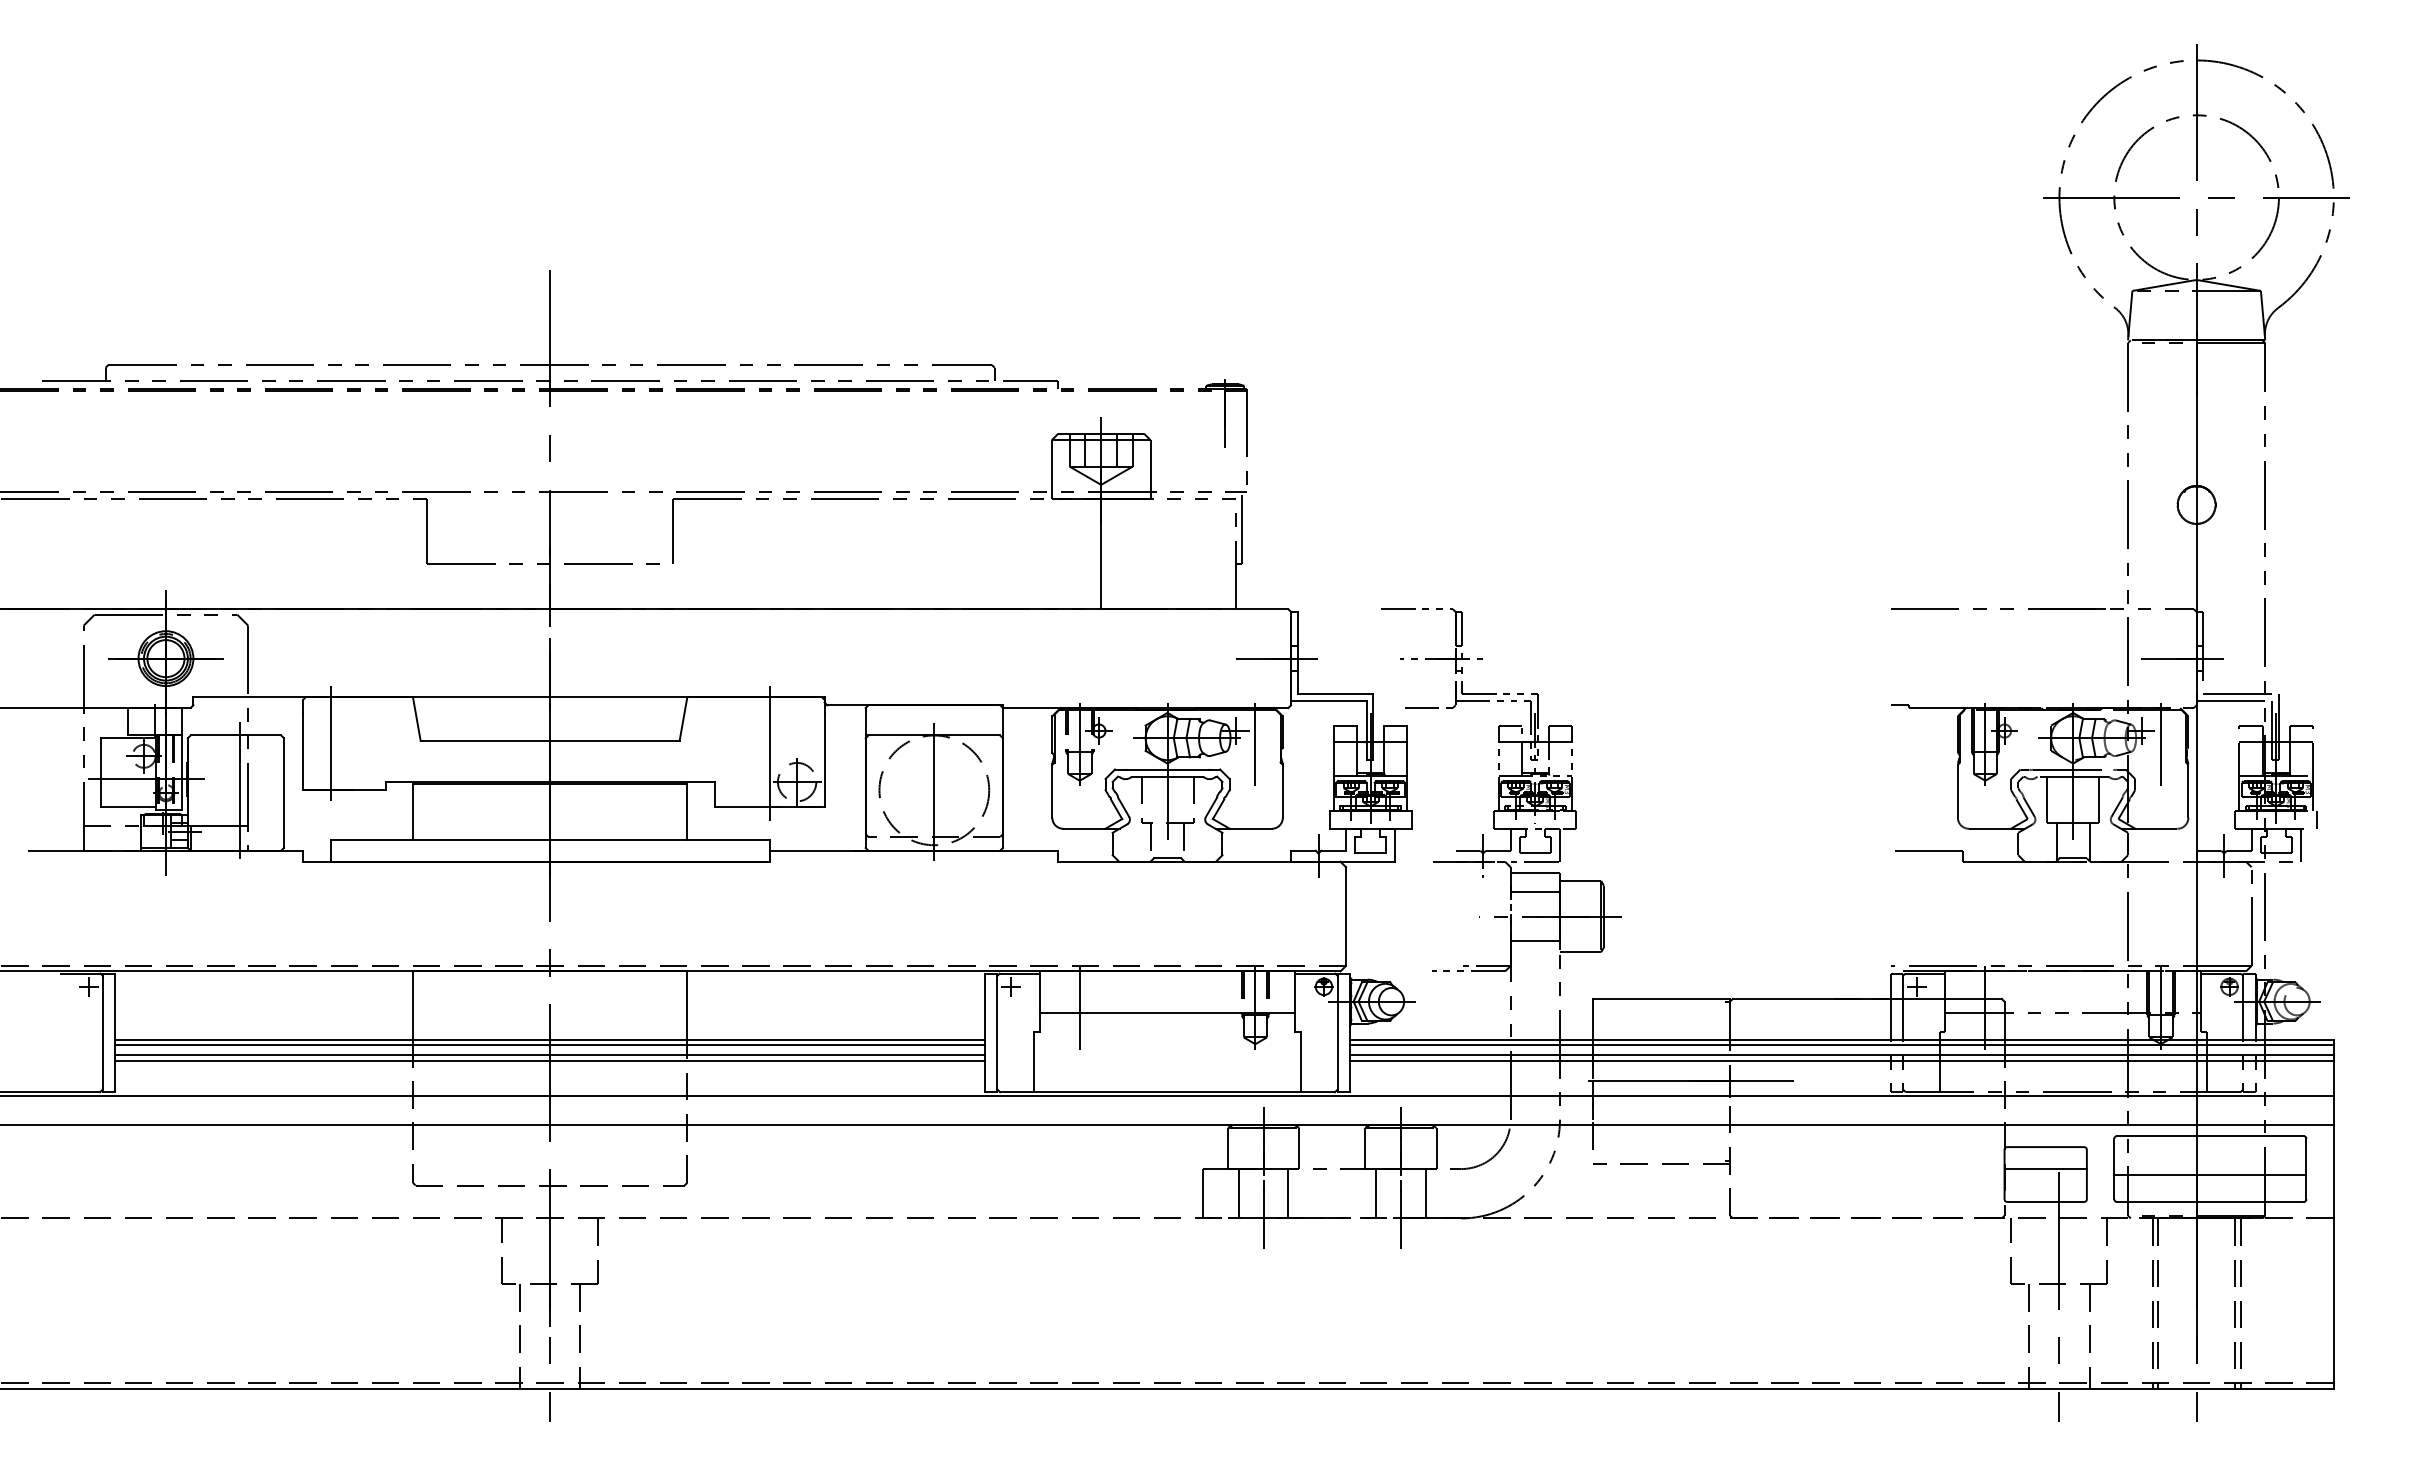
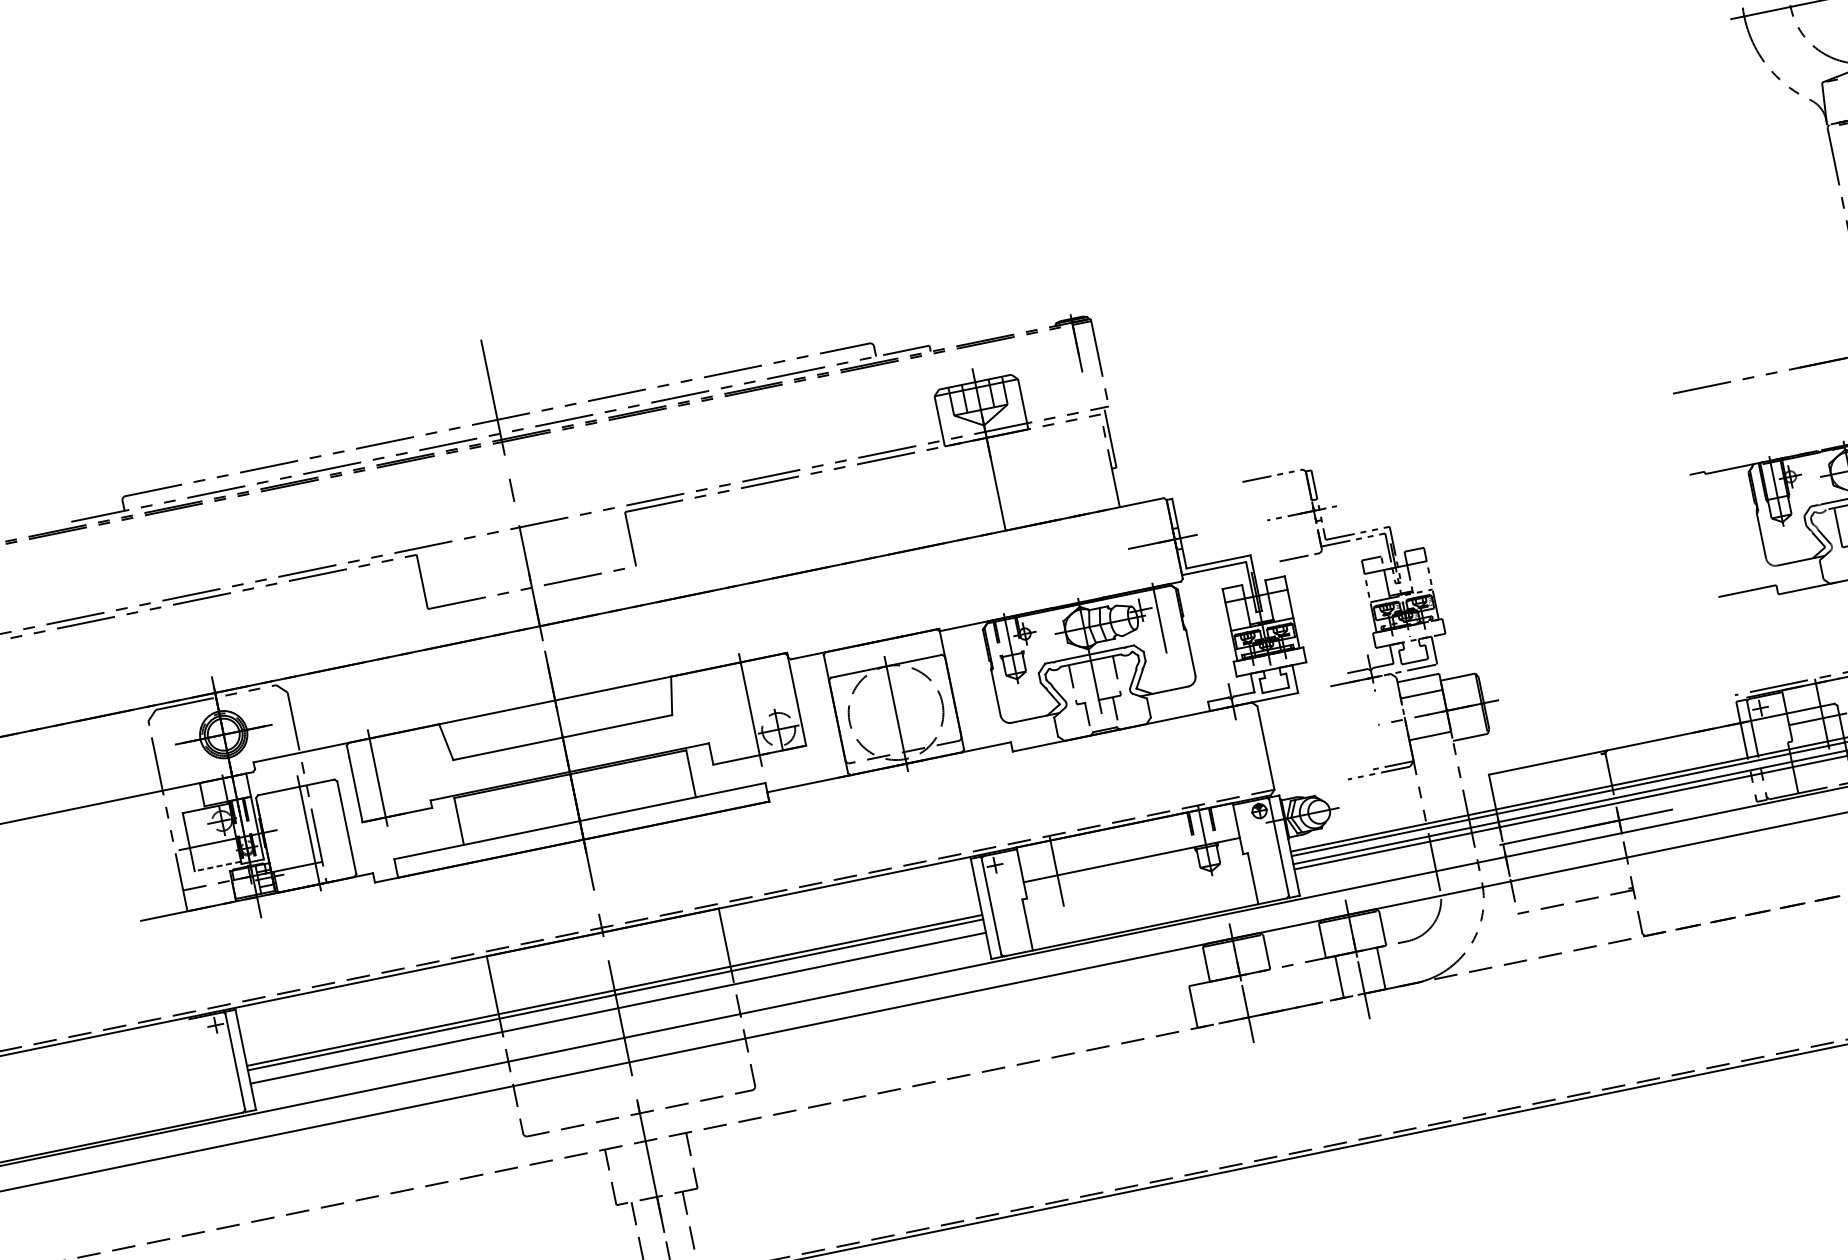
line: (128, 806) -> (217, 866), solid -> dashed
line: (550, 1054) -> (617, 1002), removed
line: (1238, 1193) -> (1223, 1000), removed
line: (1288, 1193) -> (1265, 992), removed

